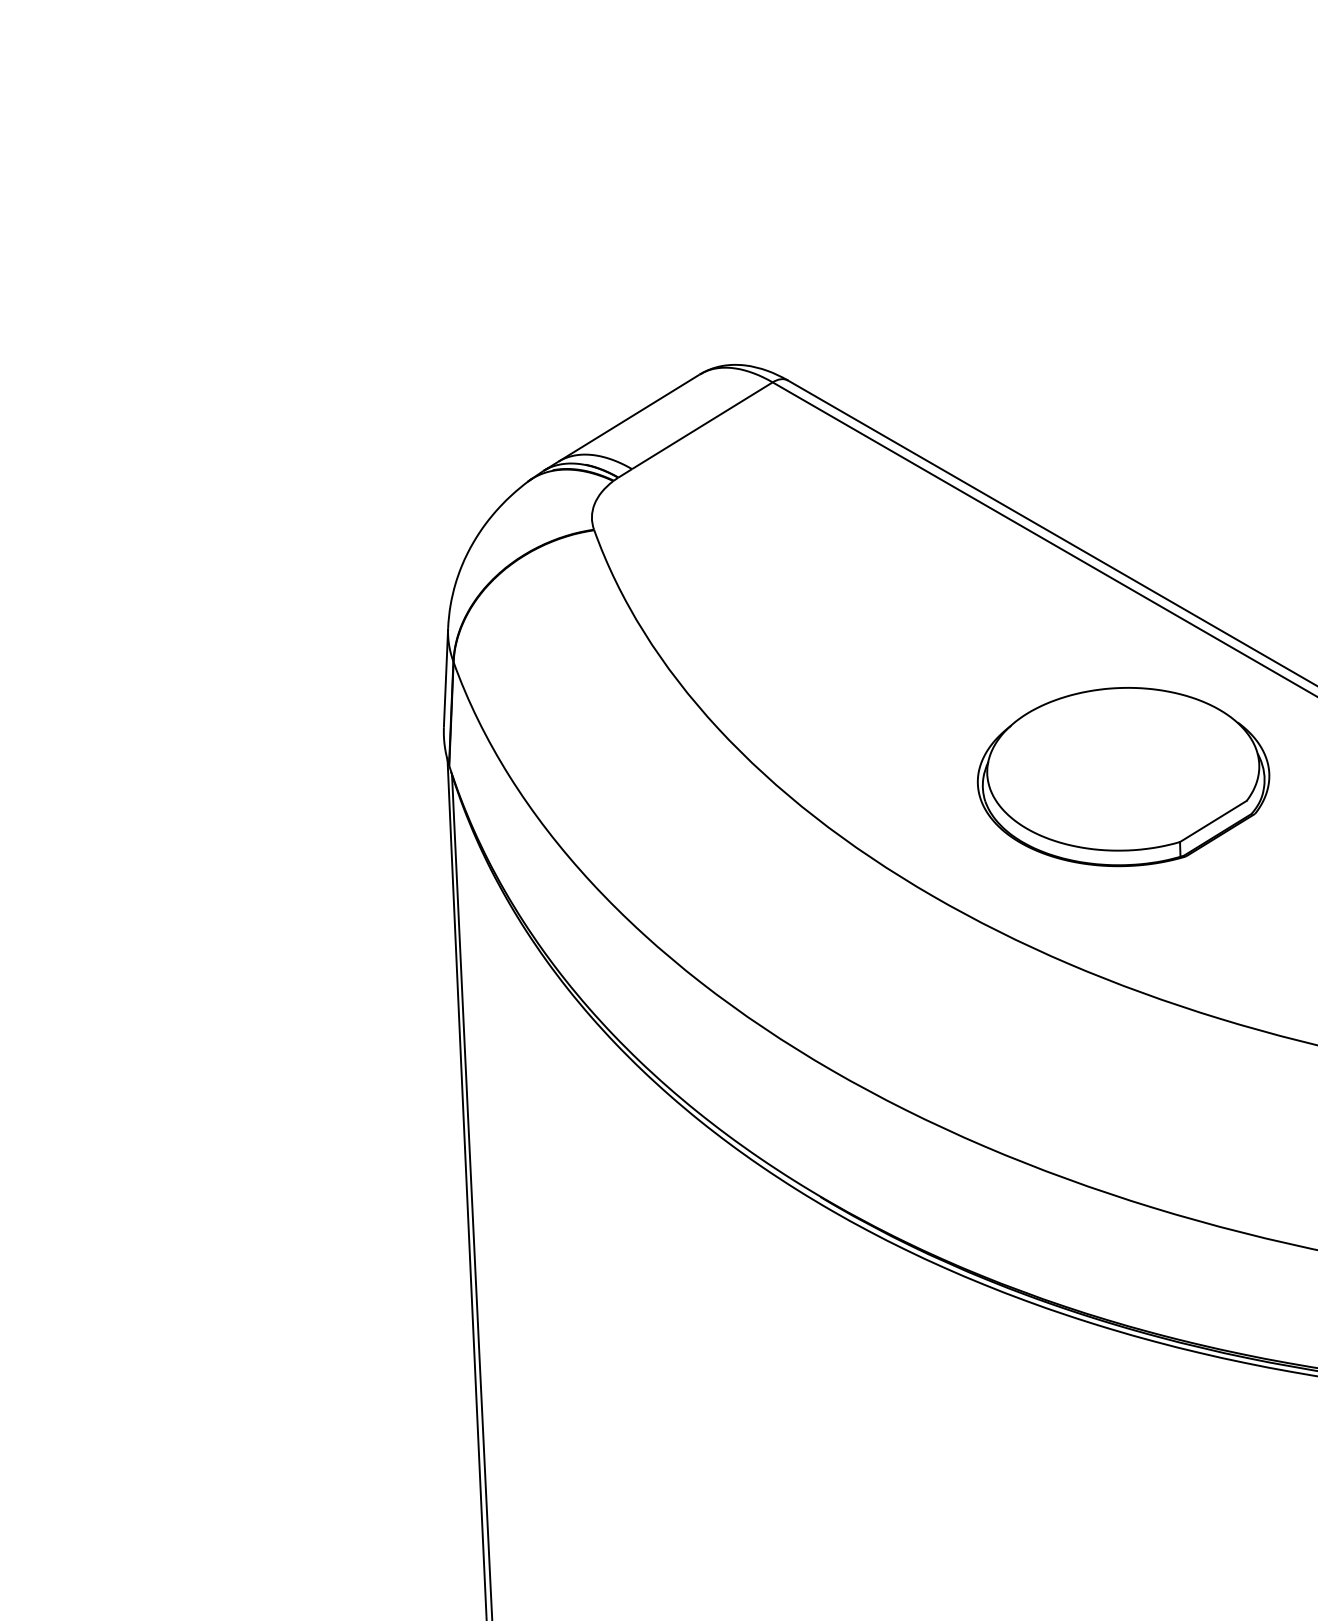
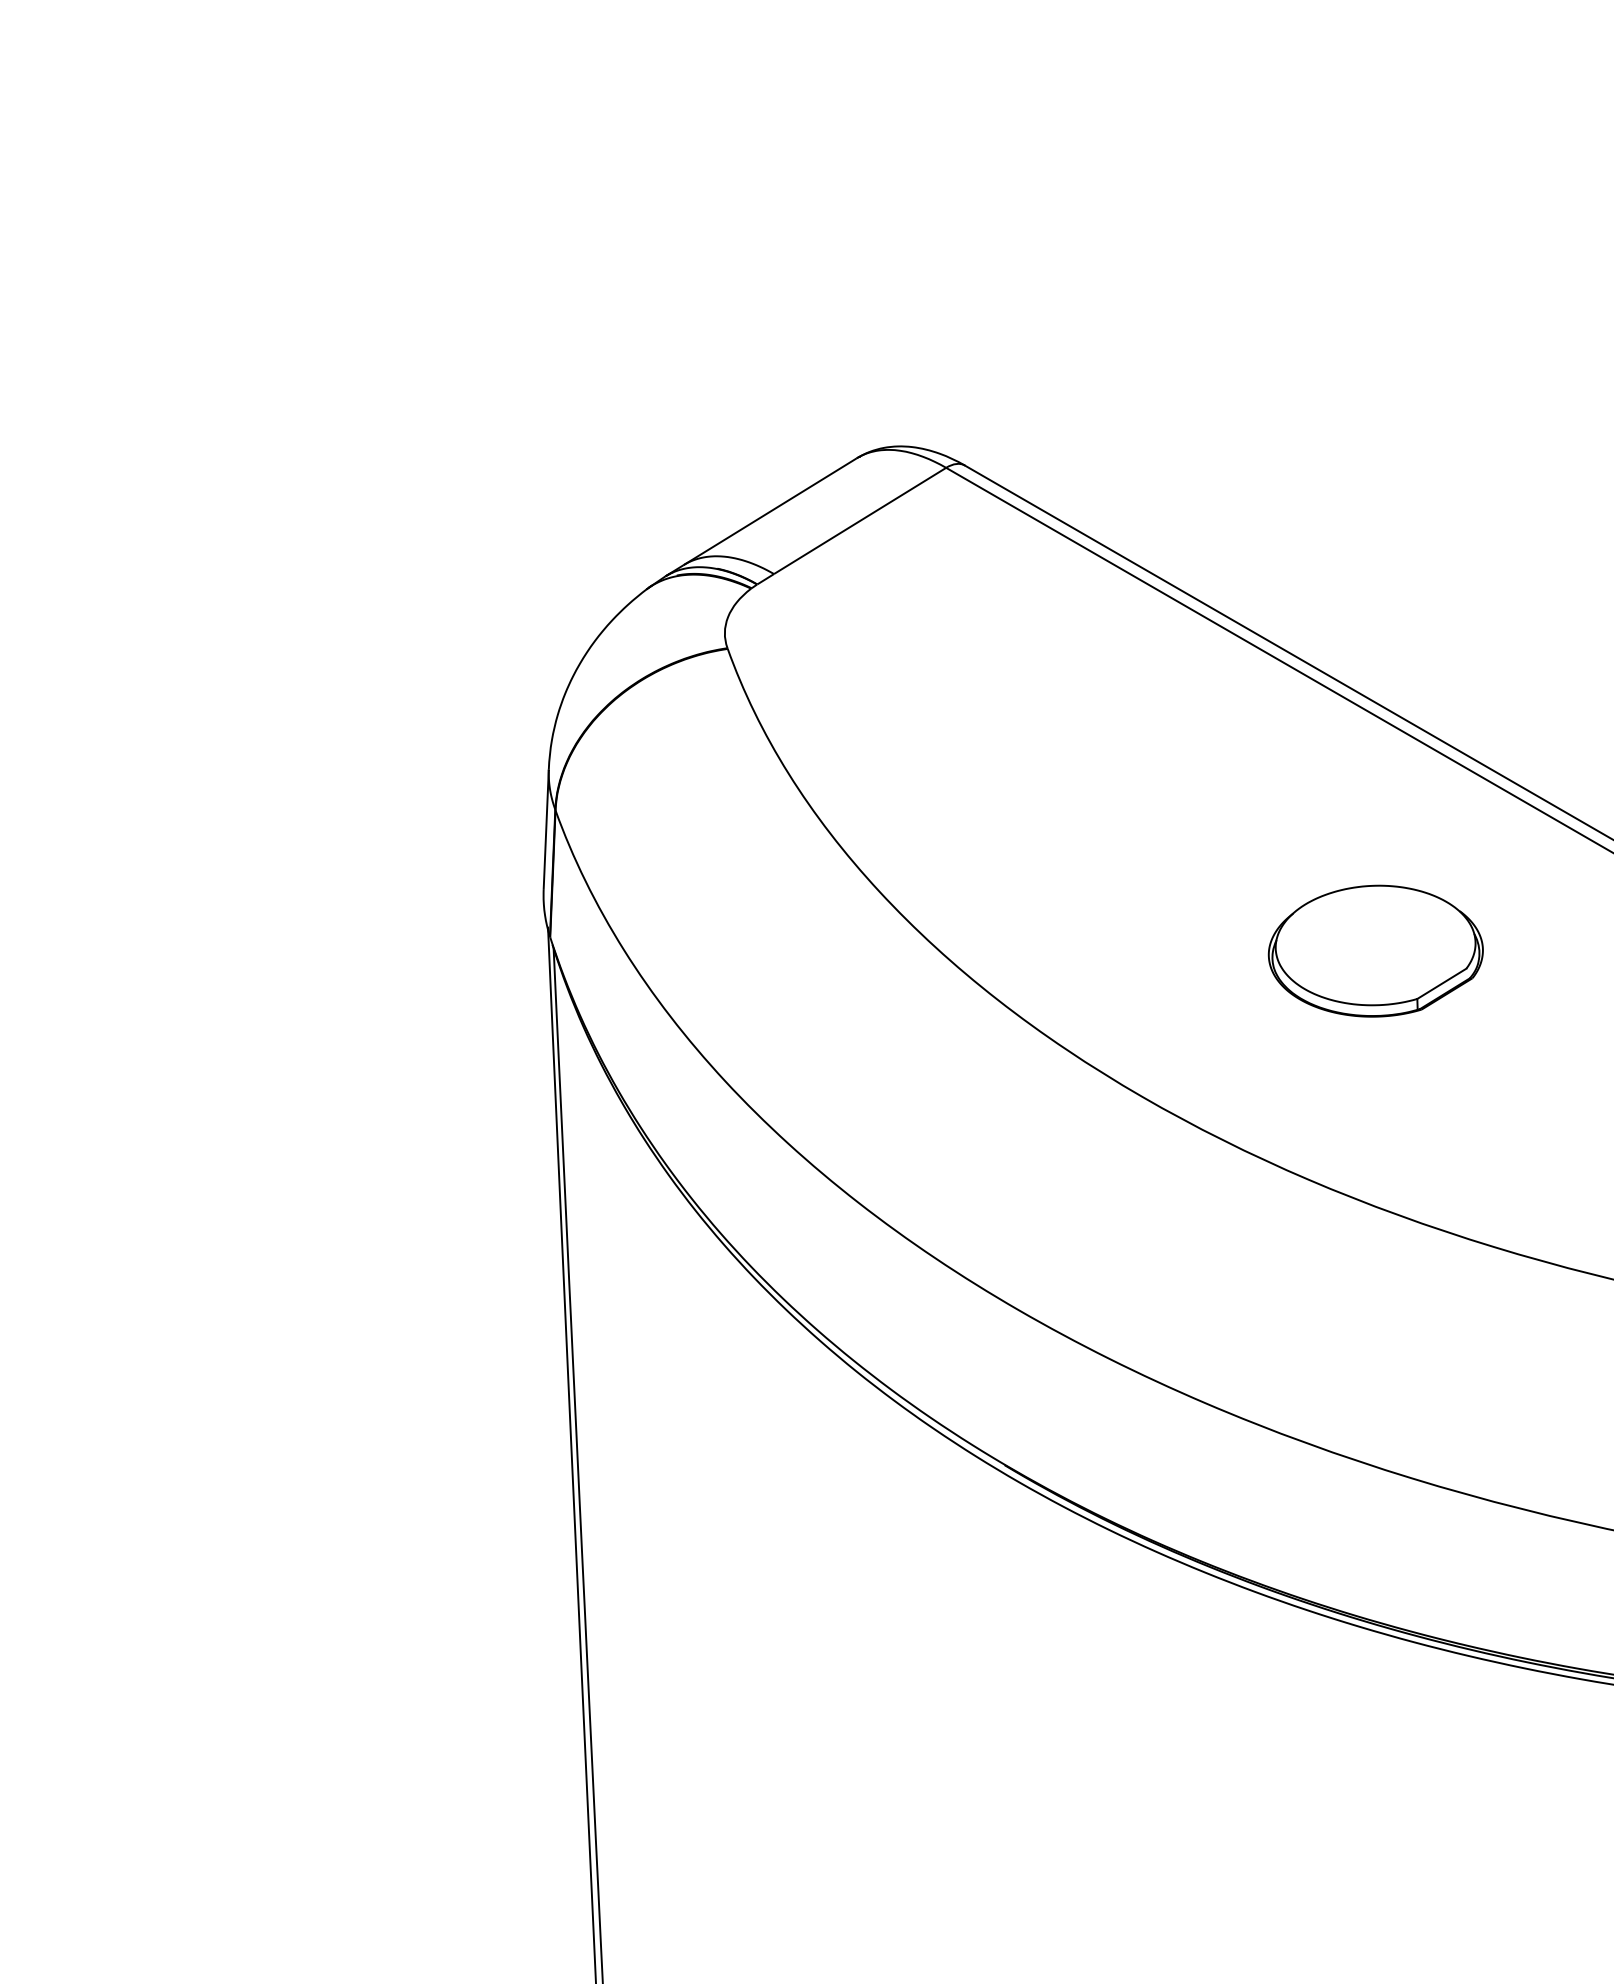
part: (1123, 777) -> (1375, 951), size x0.6

